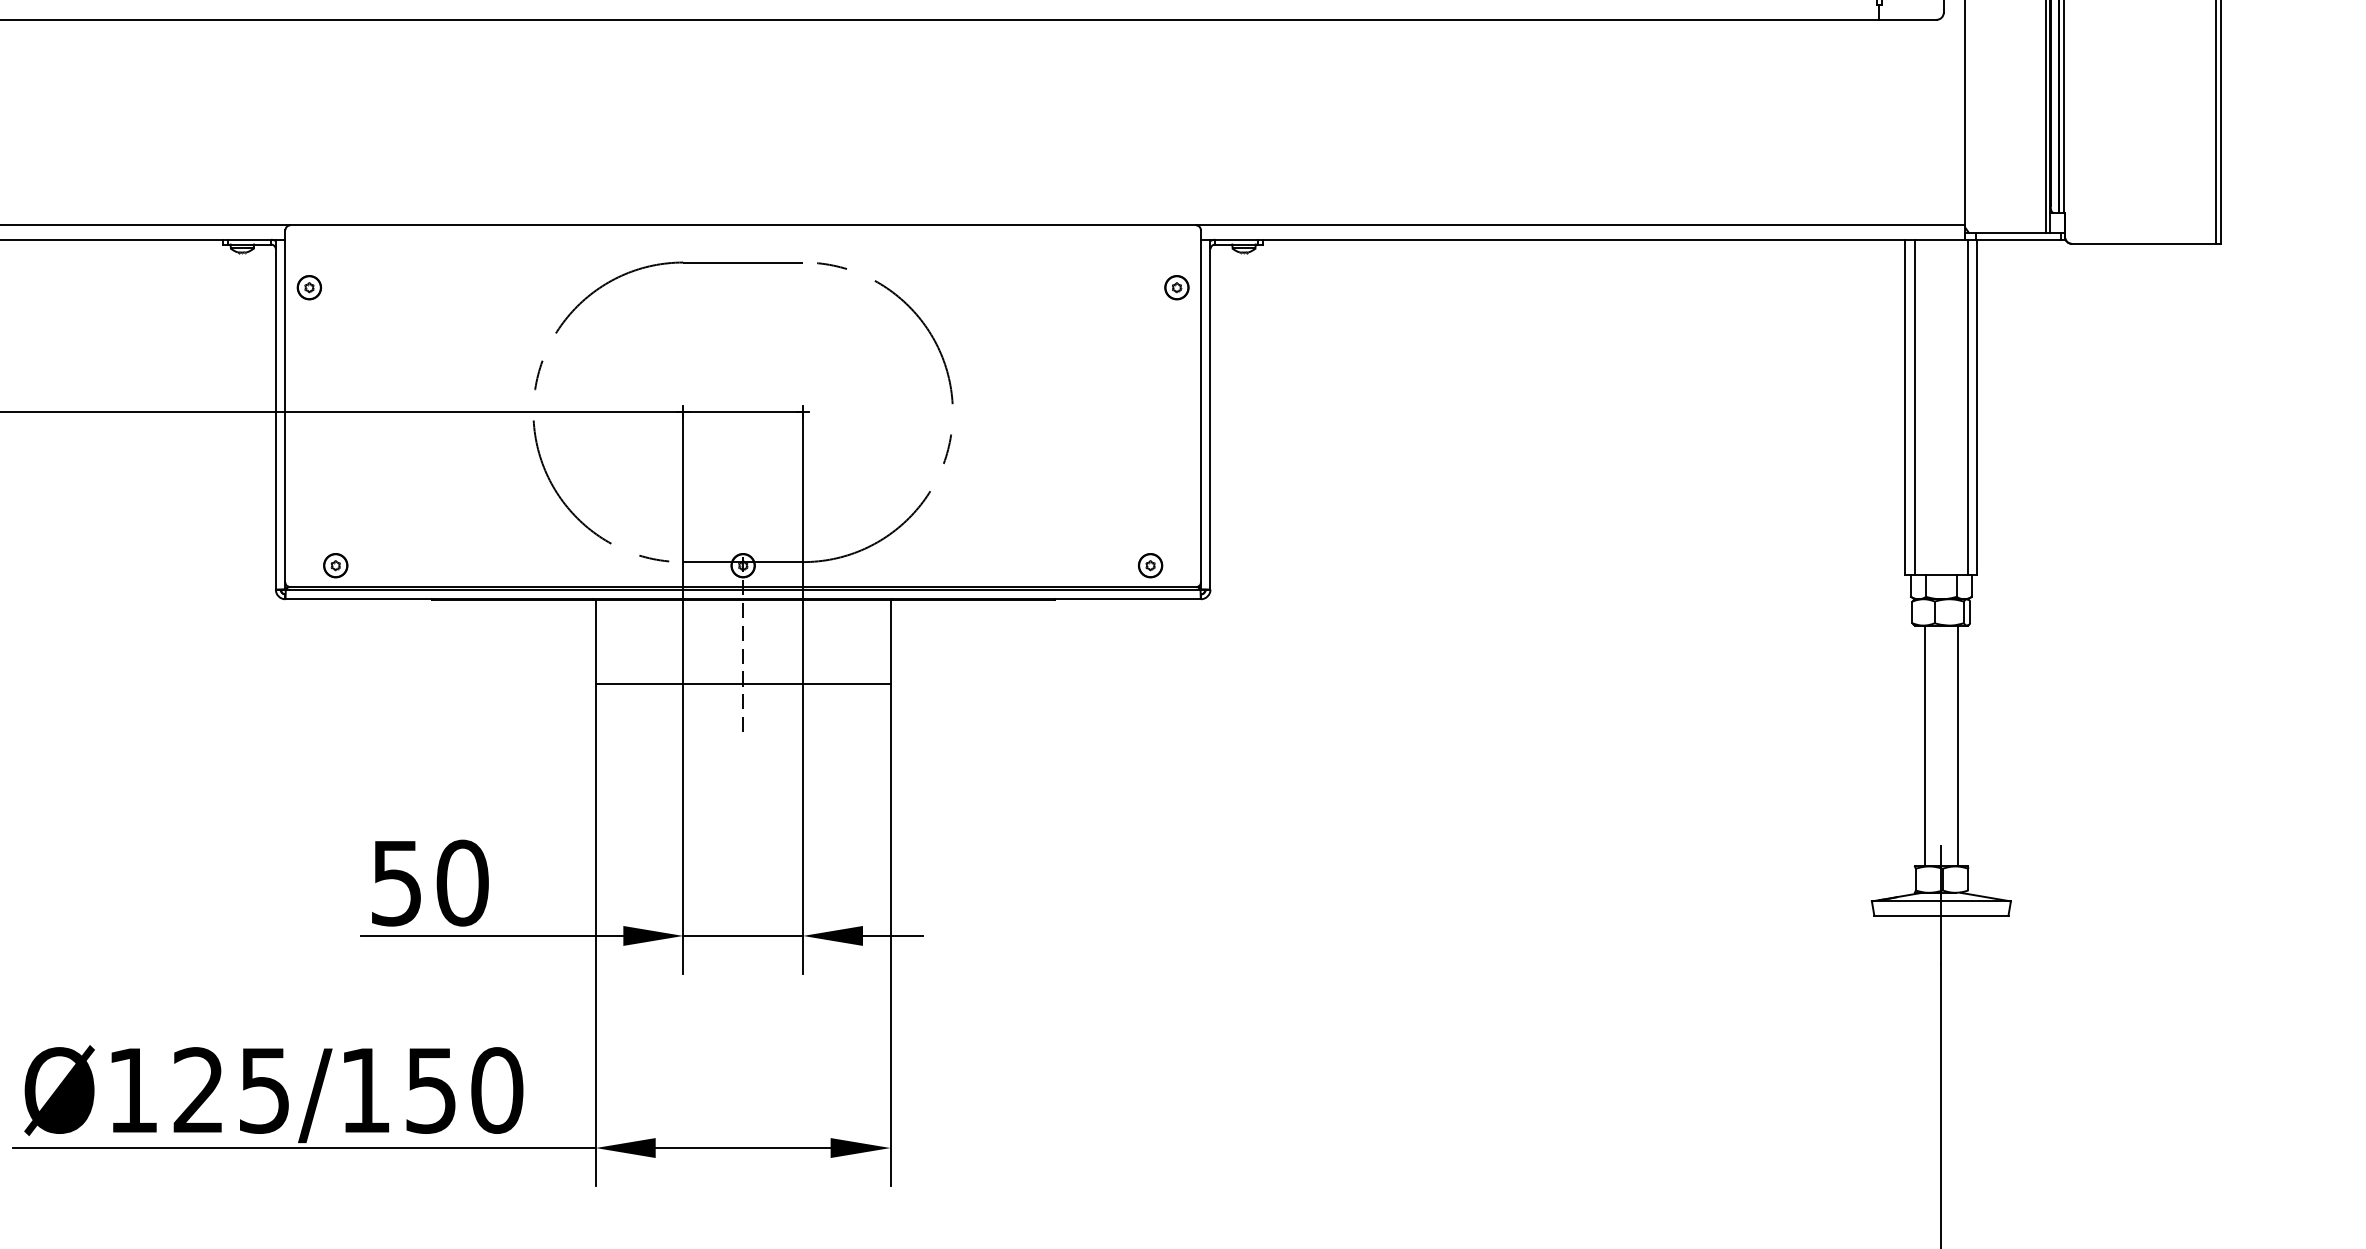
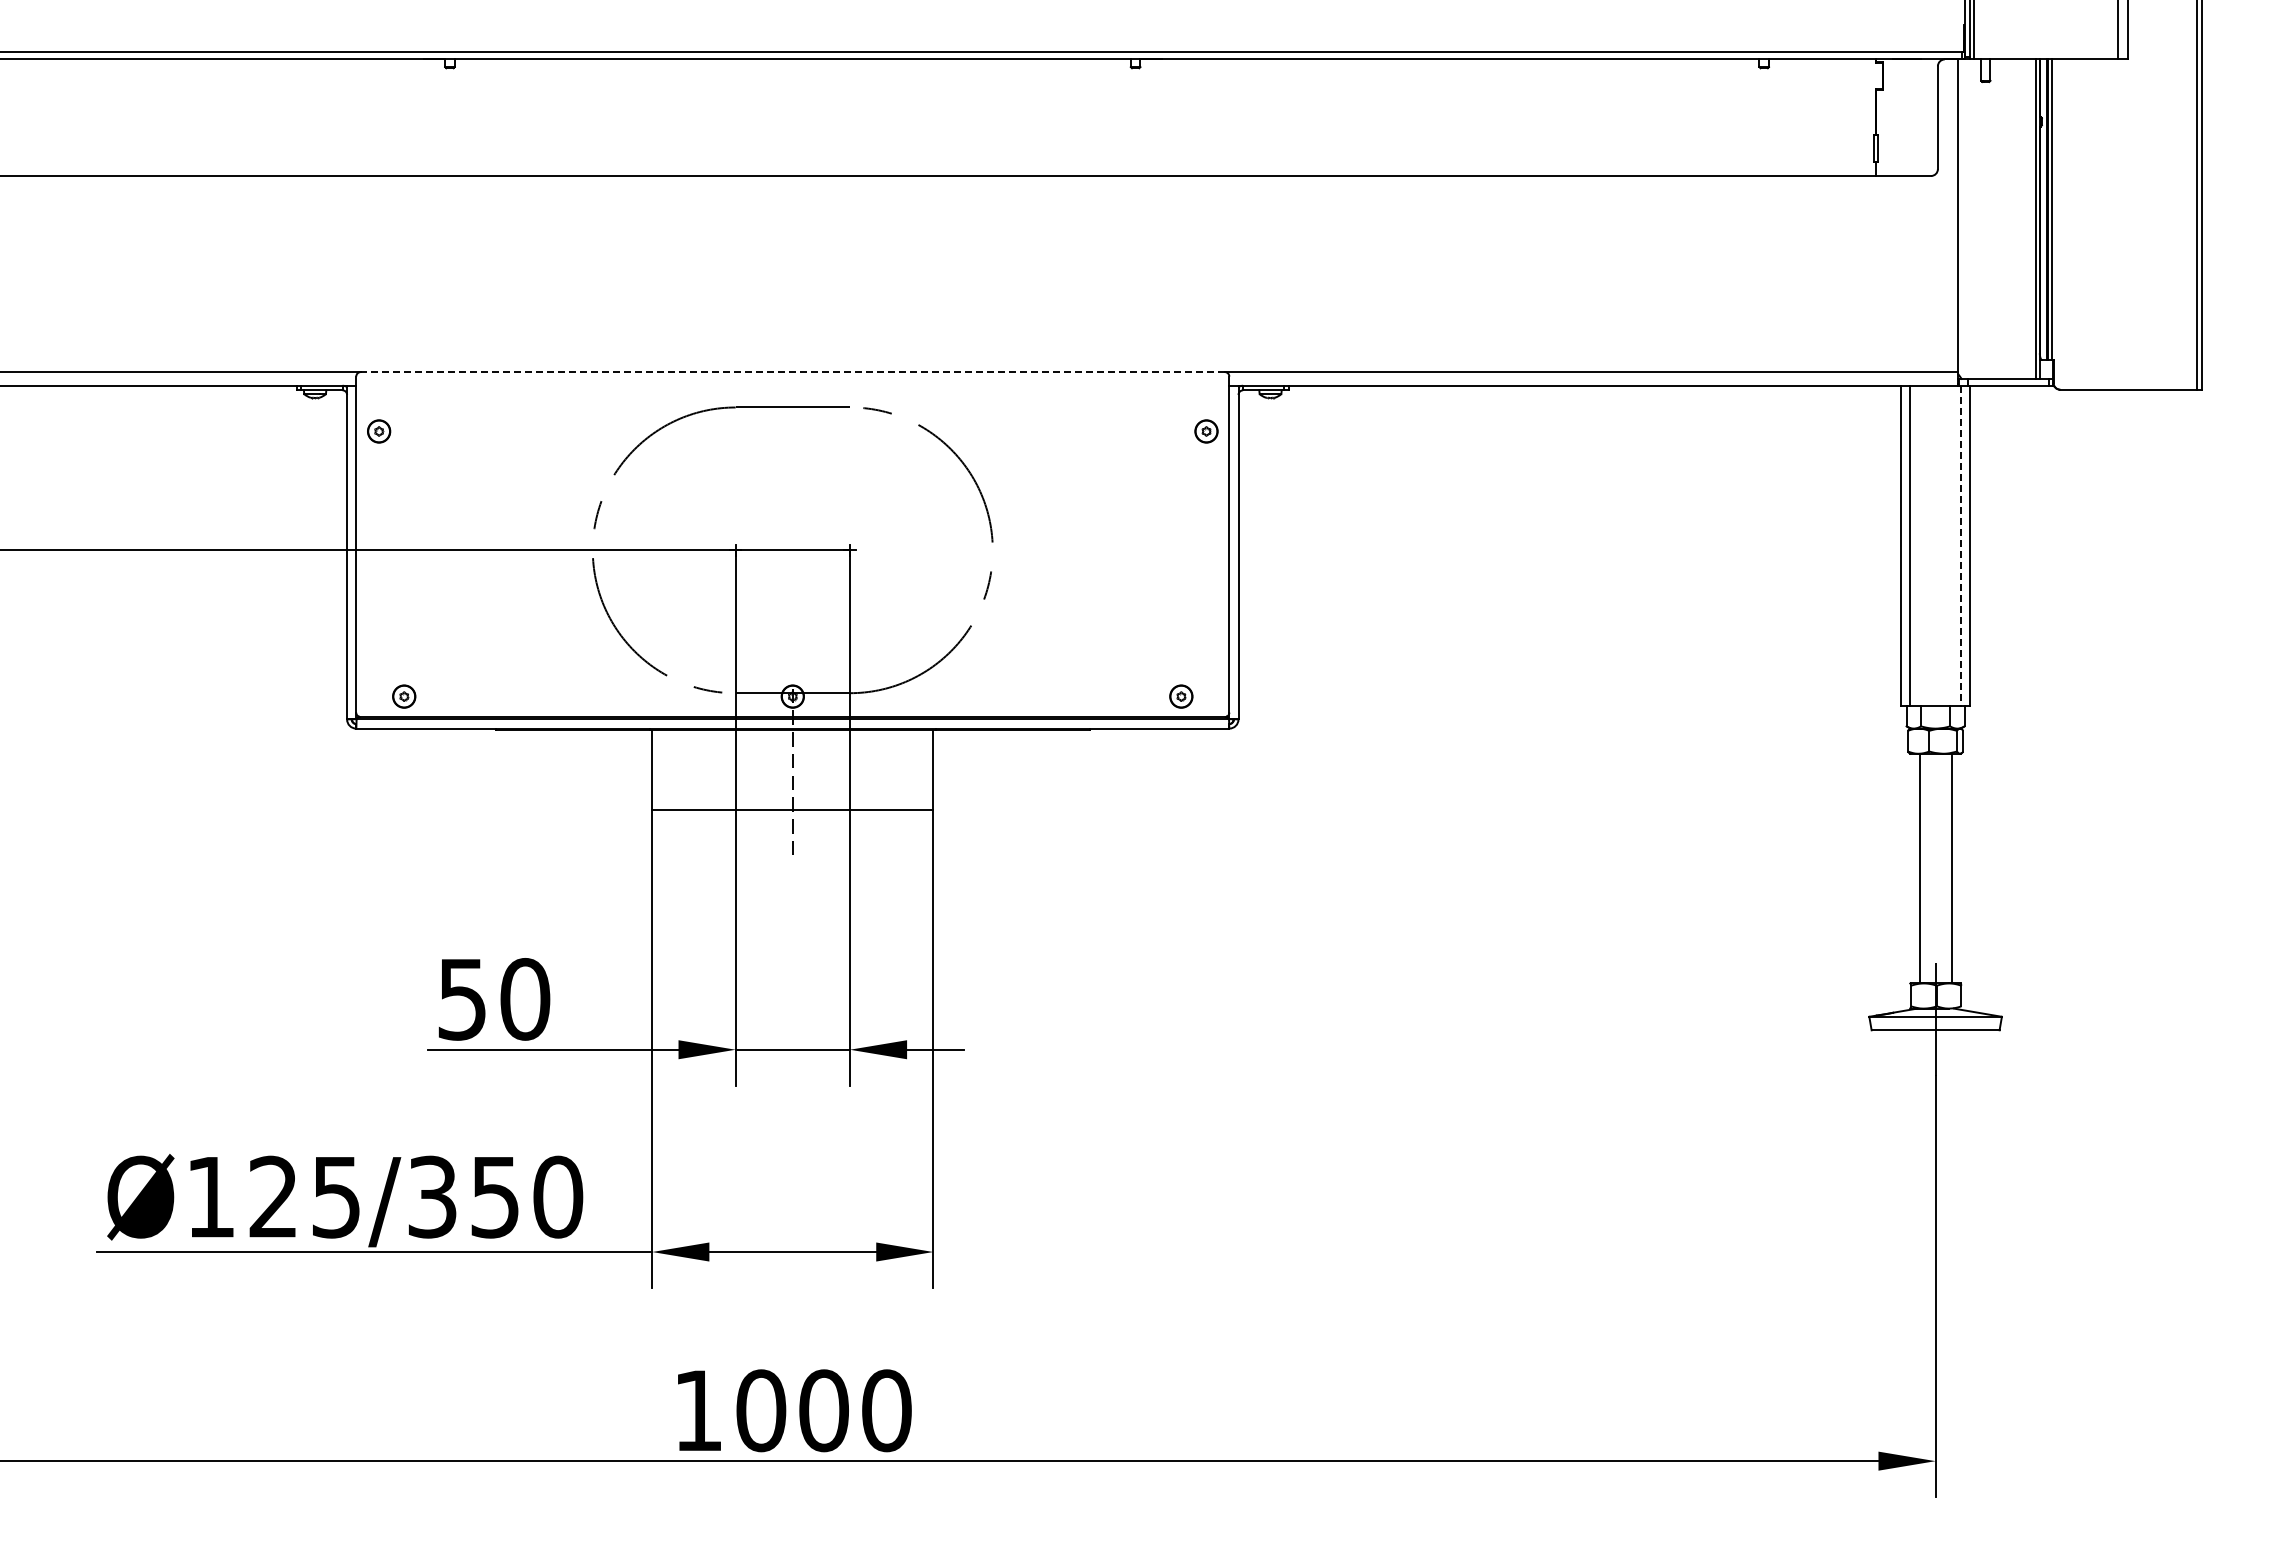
line: (742, 225) -> (792, 372), solid -> dashed
line: (1967, 407) -> (1960, 545), solid -> dashed
text: (365, 1089) -> (432, 1196), Ø125/150 -> Ø125/350

